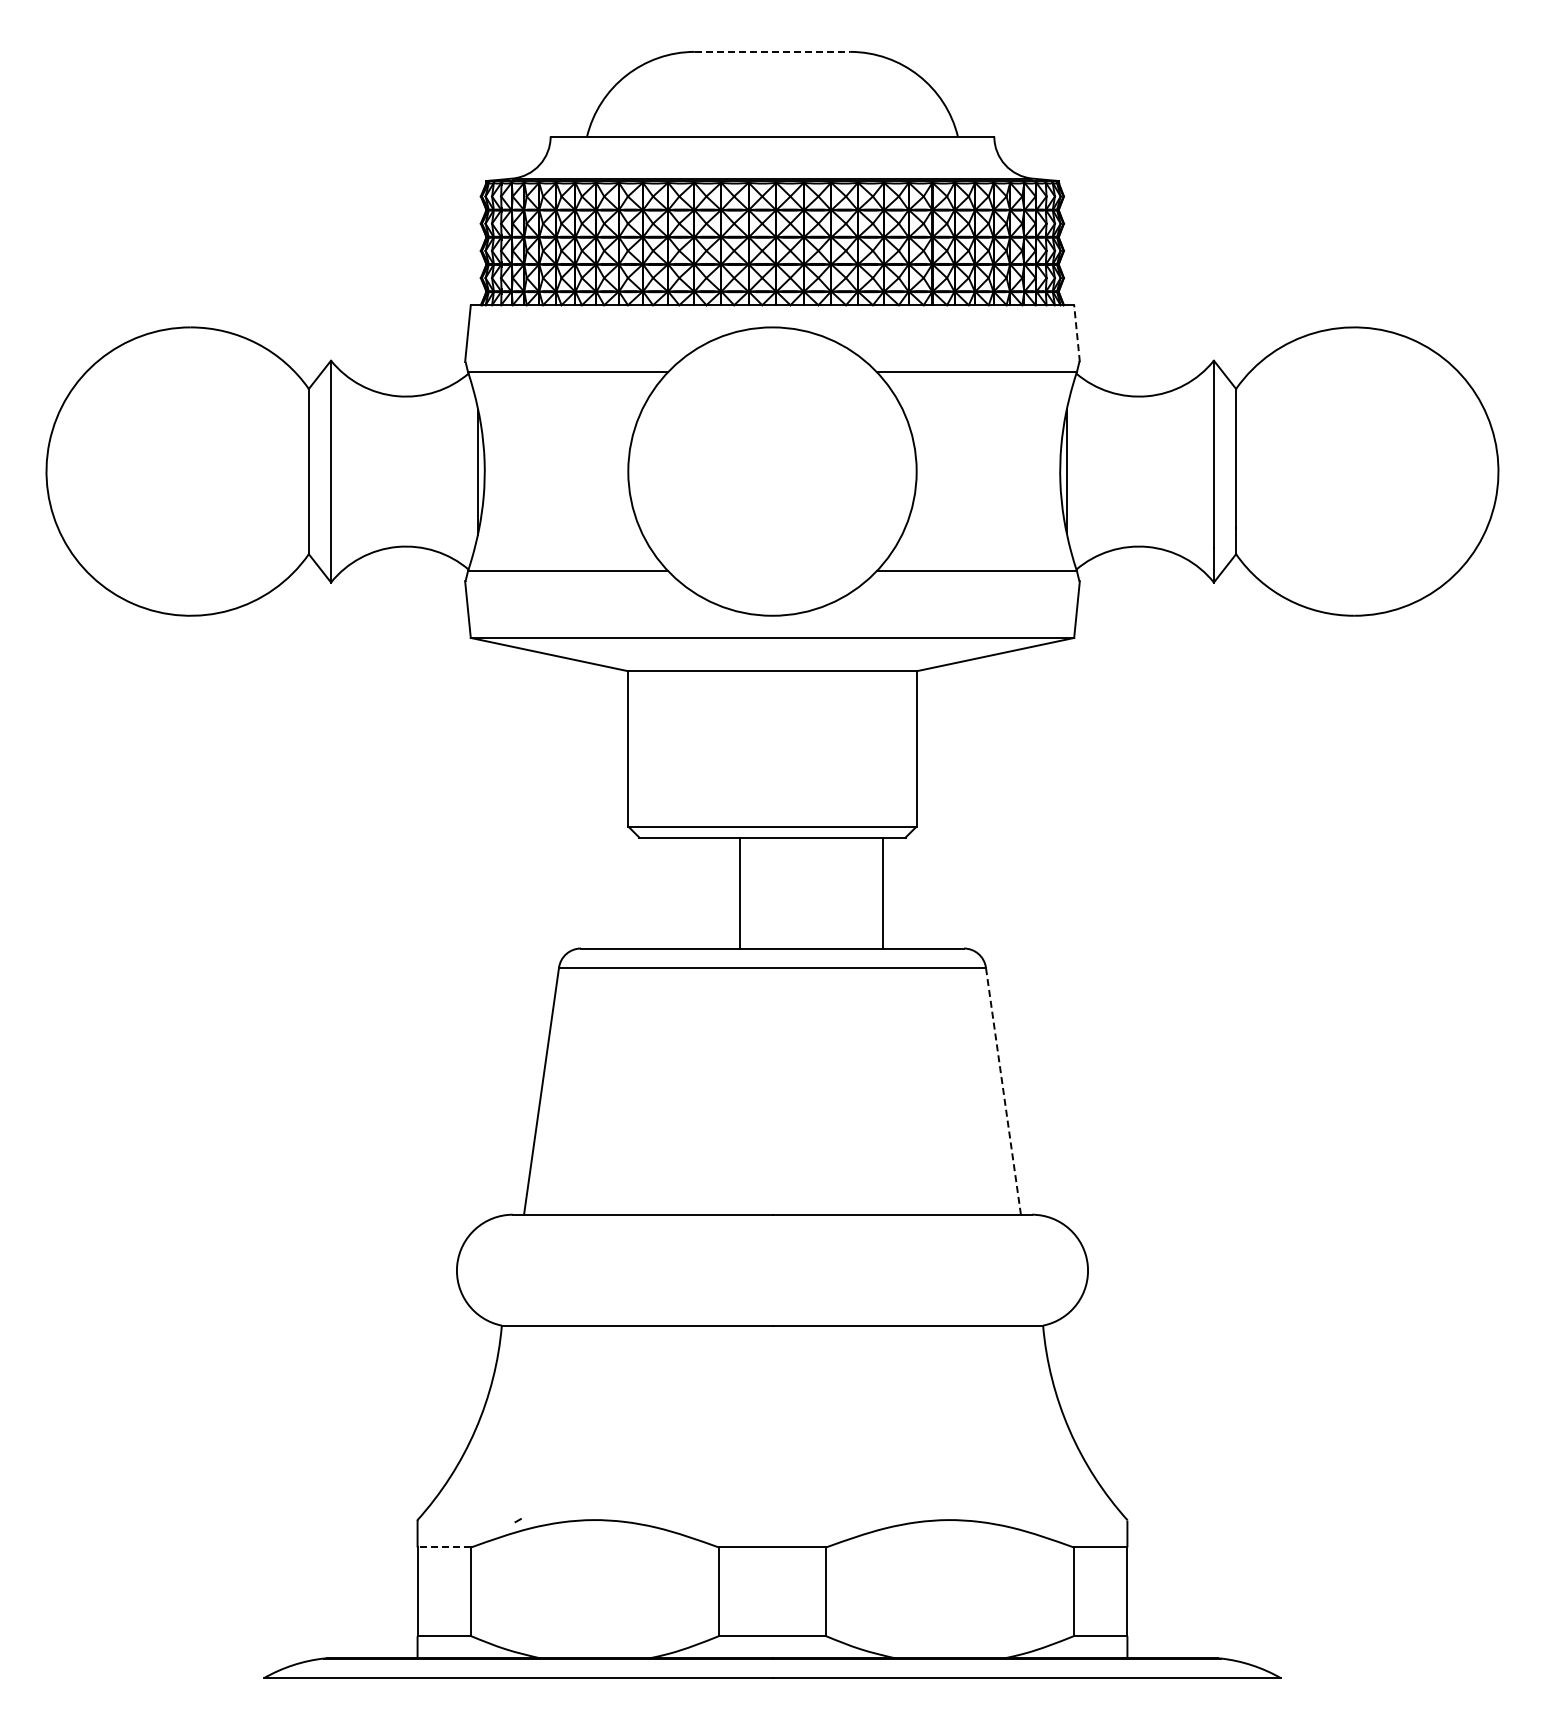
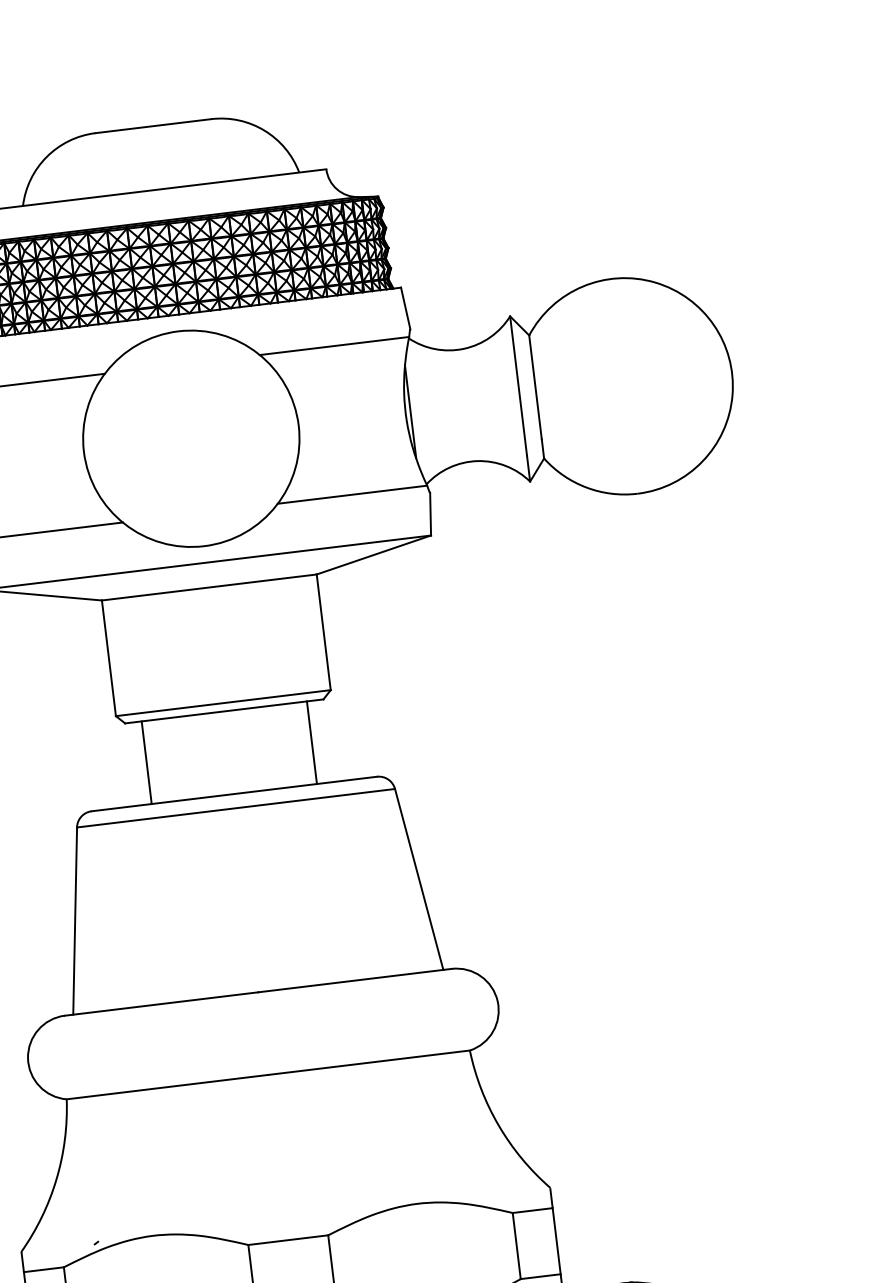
line: (772, 51) -> (153, 125), dashed -> solid
line: (1077, 333) -> (406, 308), dashed -> solid
line: (739, 892) -> (146, 762), moved
line: (1003, 1091) -> (419, 879), dashed -> solid
line: (444, 1547) -> (44, 1269), dashed -> solid

